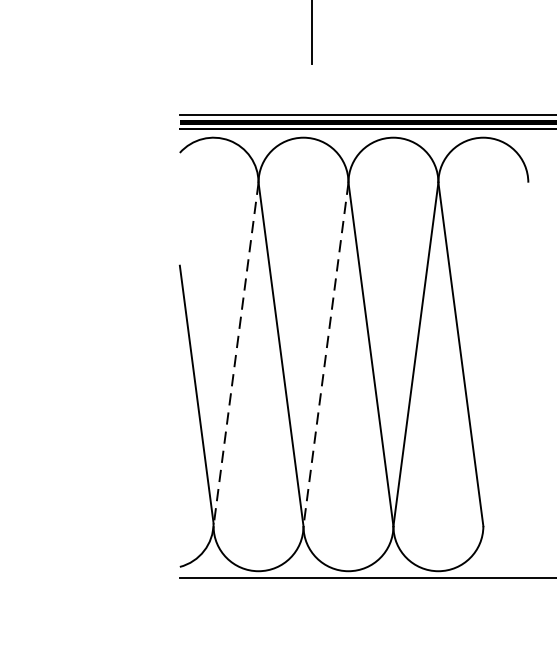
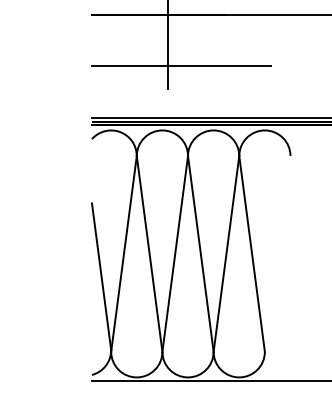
line: (335, 25) -> (180, 66), added
line: (236, 353) -> (124, 253), dashed -> solid
line: (326, 353) -> (175, 253), dashed -> solid

